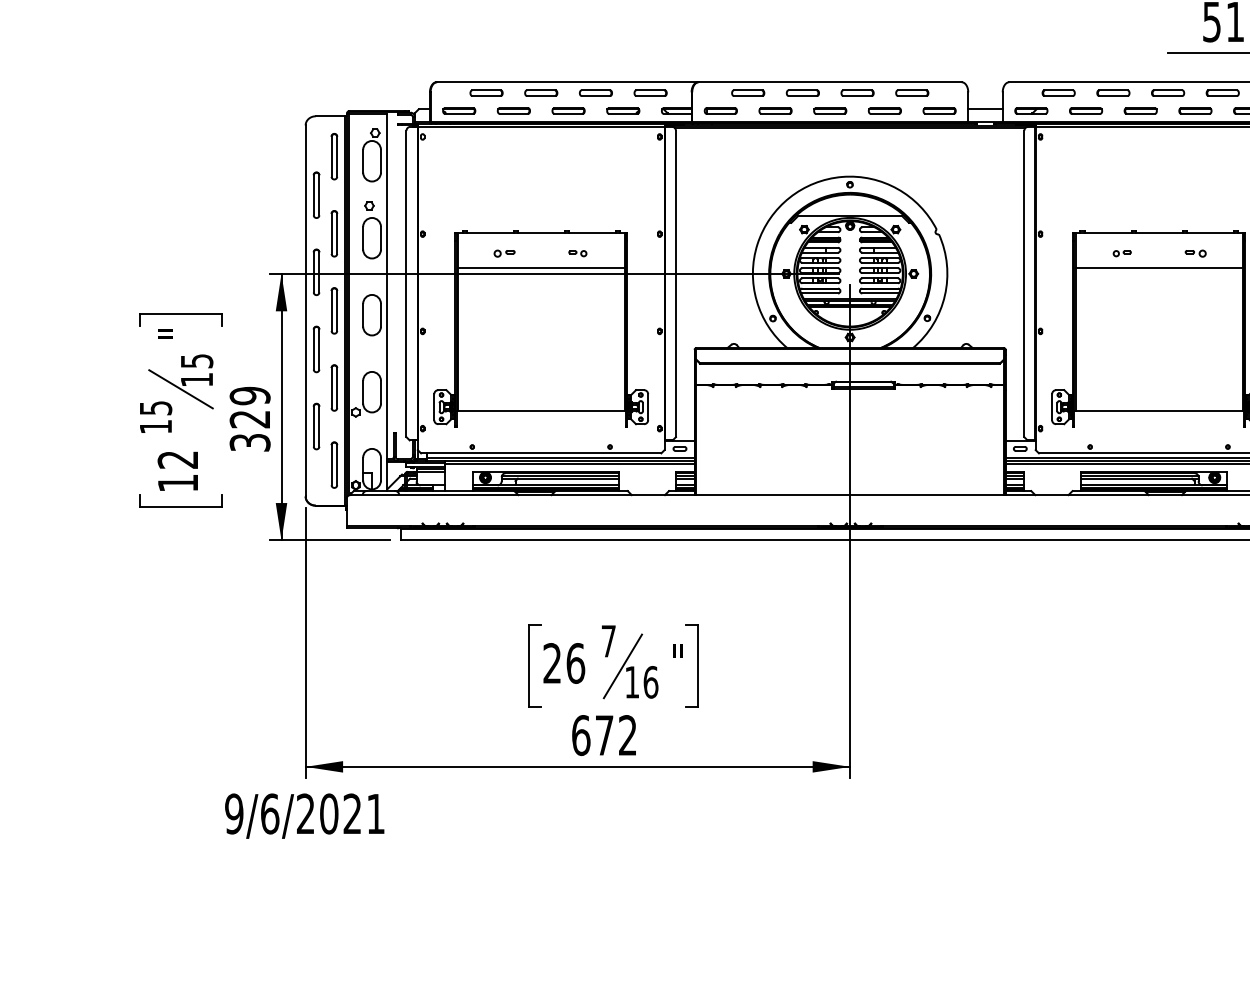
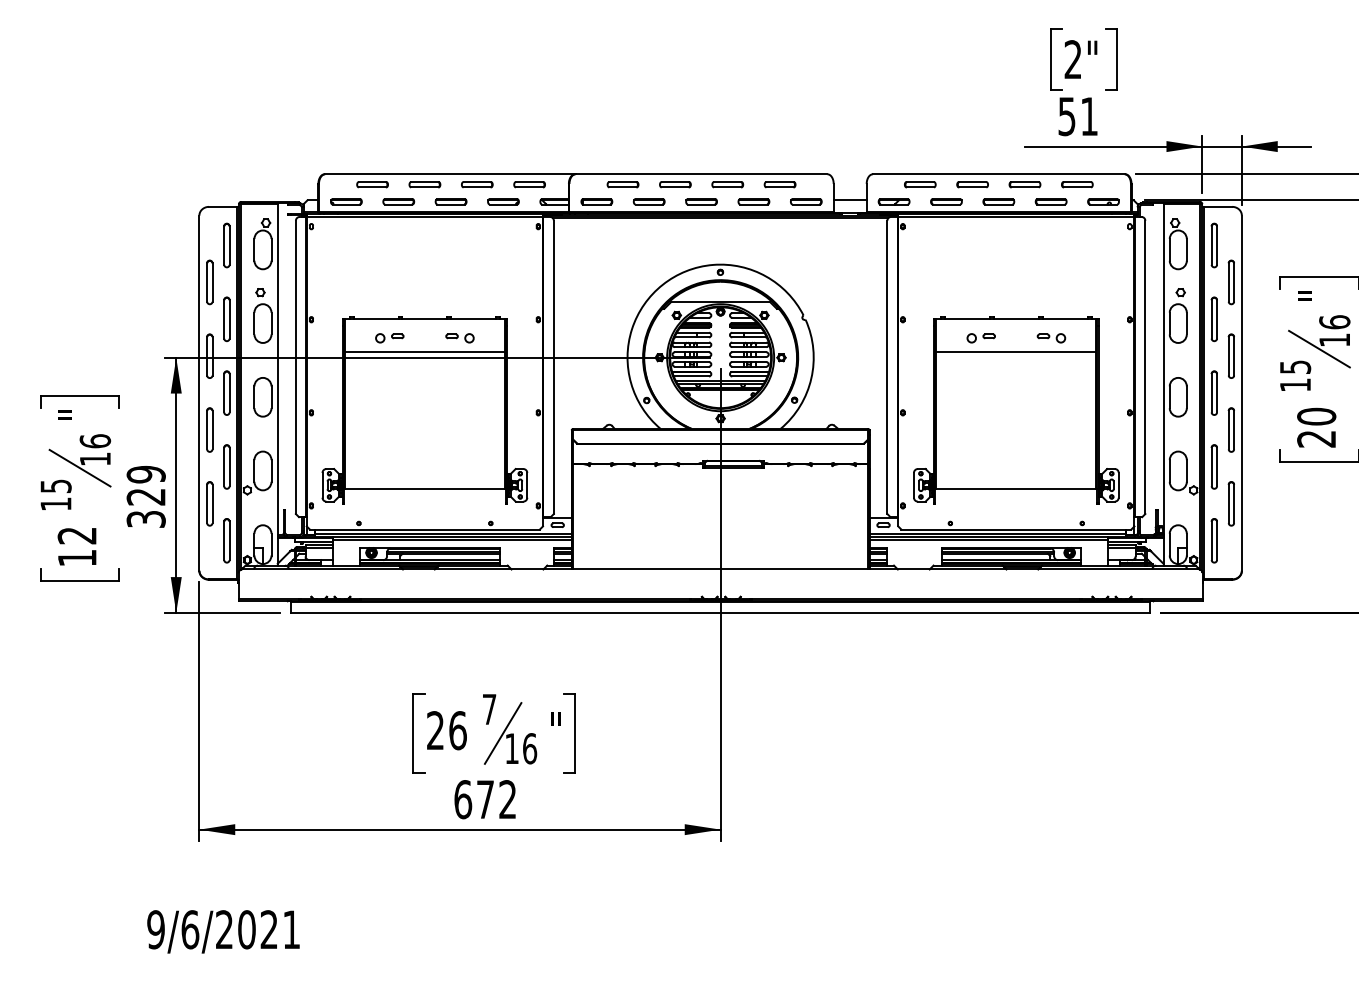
part: (504, 253) -> (389, 338), size x1.43
part: (577, 253) -> (459, 338), size x1.67
part: (1121, 253) -> (980, 338), size x1.67
part: (1195, 253) -> (1051, 338), size x1.43
text: (197, 361) -> (95, 441), 15 -> 16
text: (304, 815) -> (223, 931), moved

